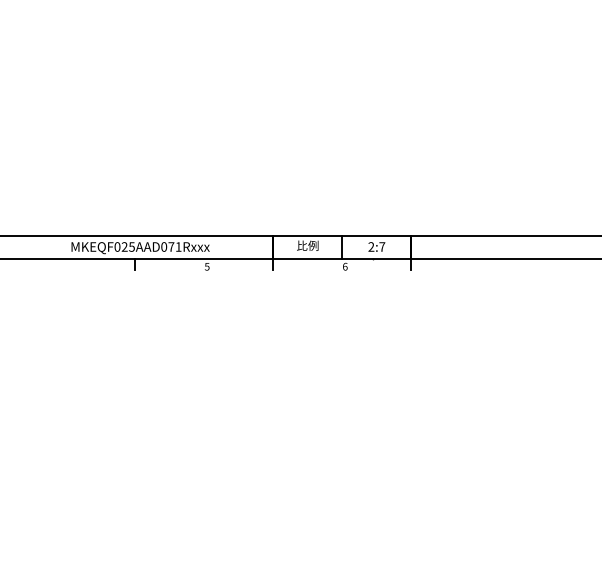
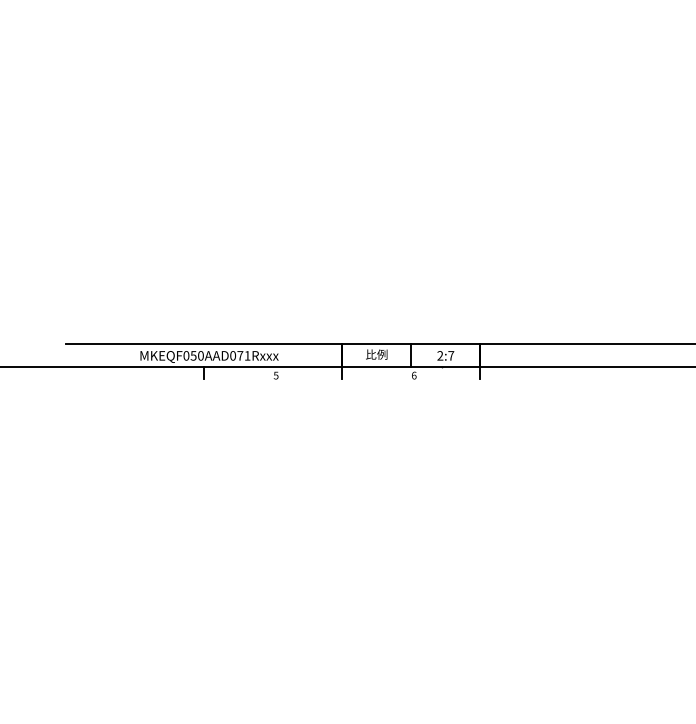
text: (127, 246) -> (196, 355), MKEQF025AAD071Rxxx -> MKEQF050AAD071Rxxx

